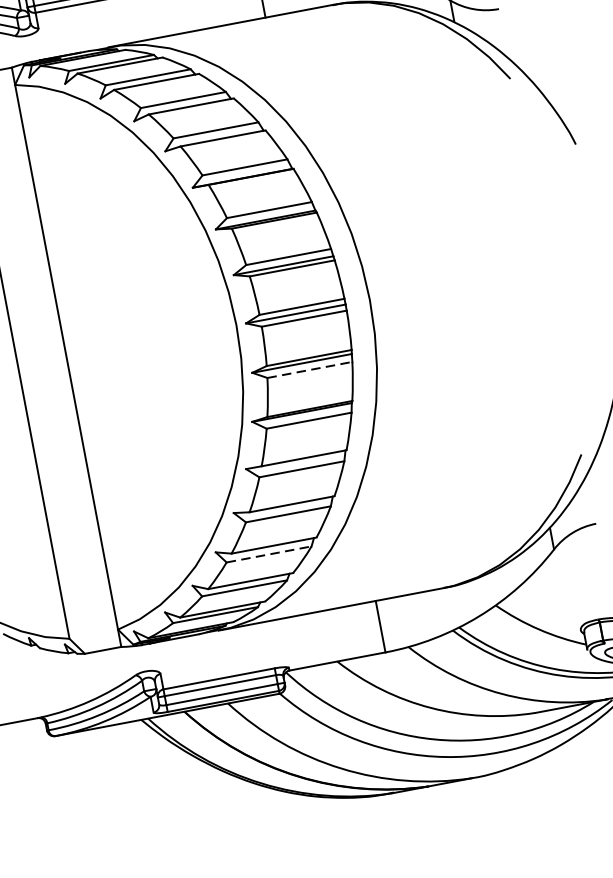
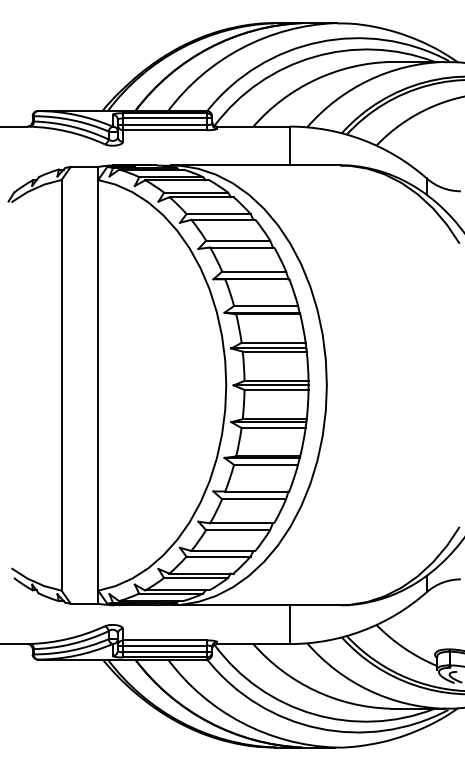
line: (311, 370) -> (274, 428), dashed -> solid
line: (270, 553) -> (219, 556), dashed -> solid

